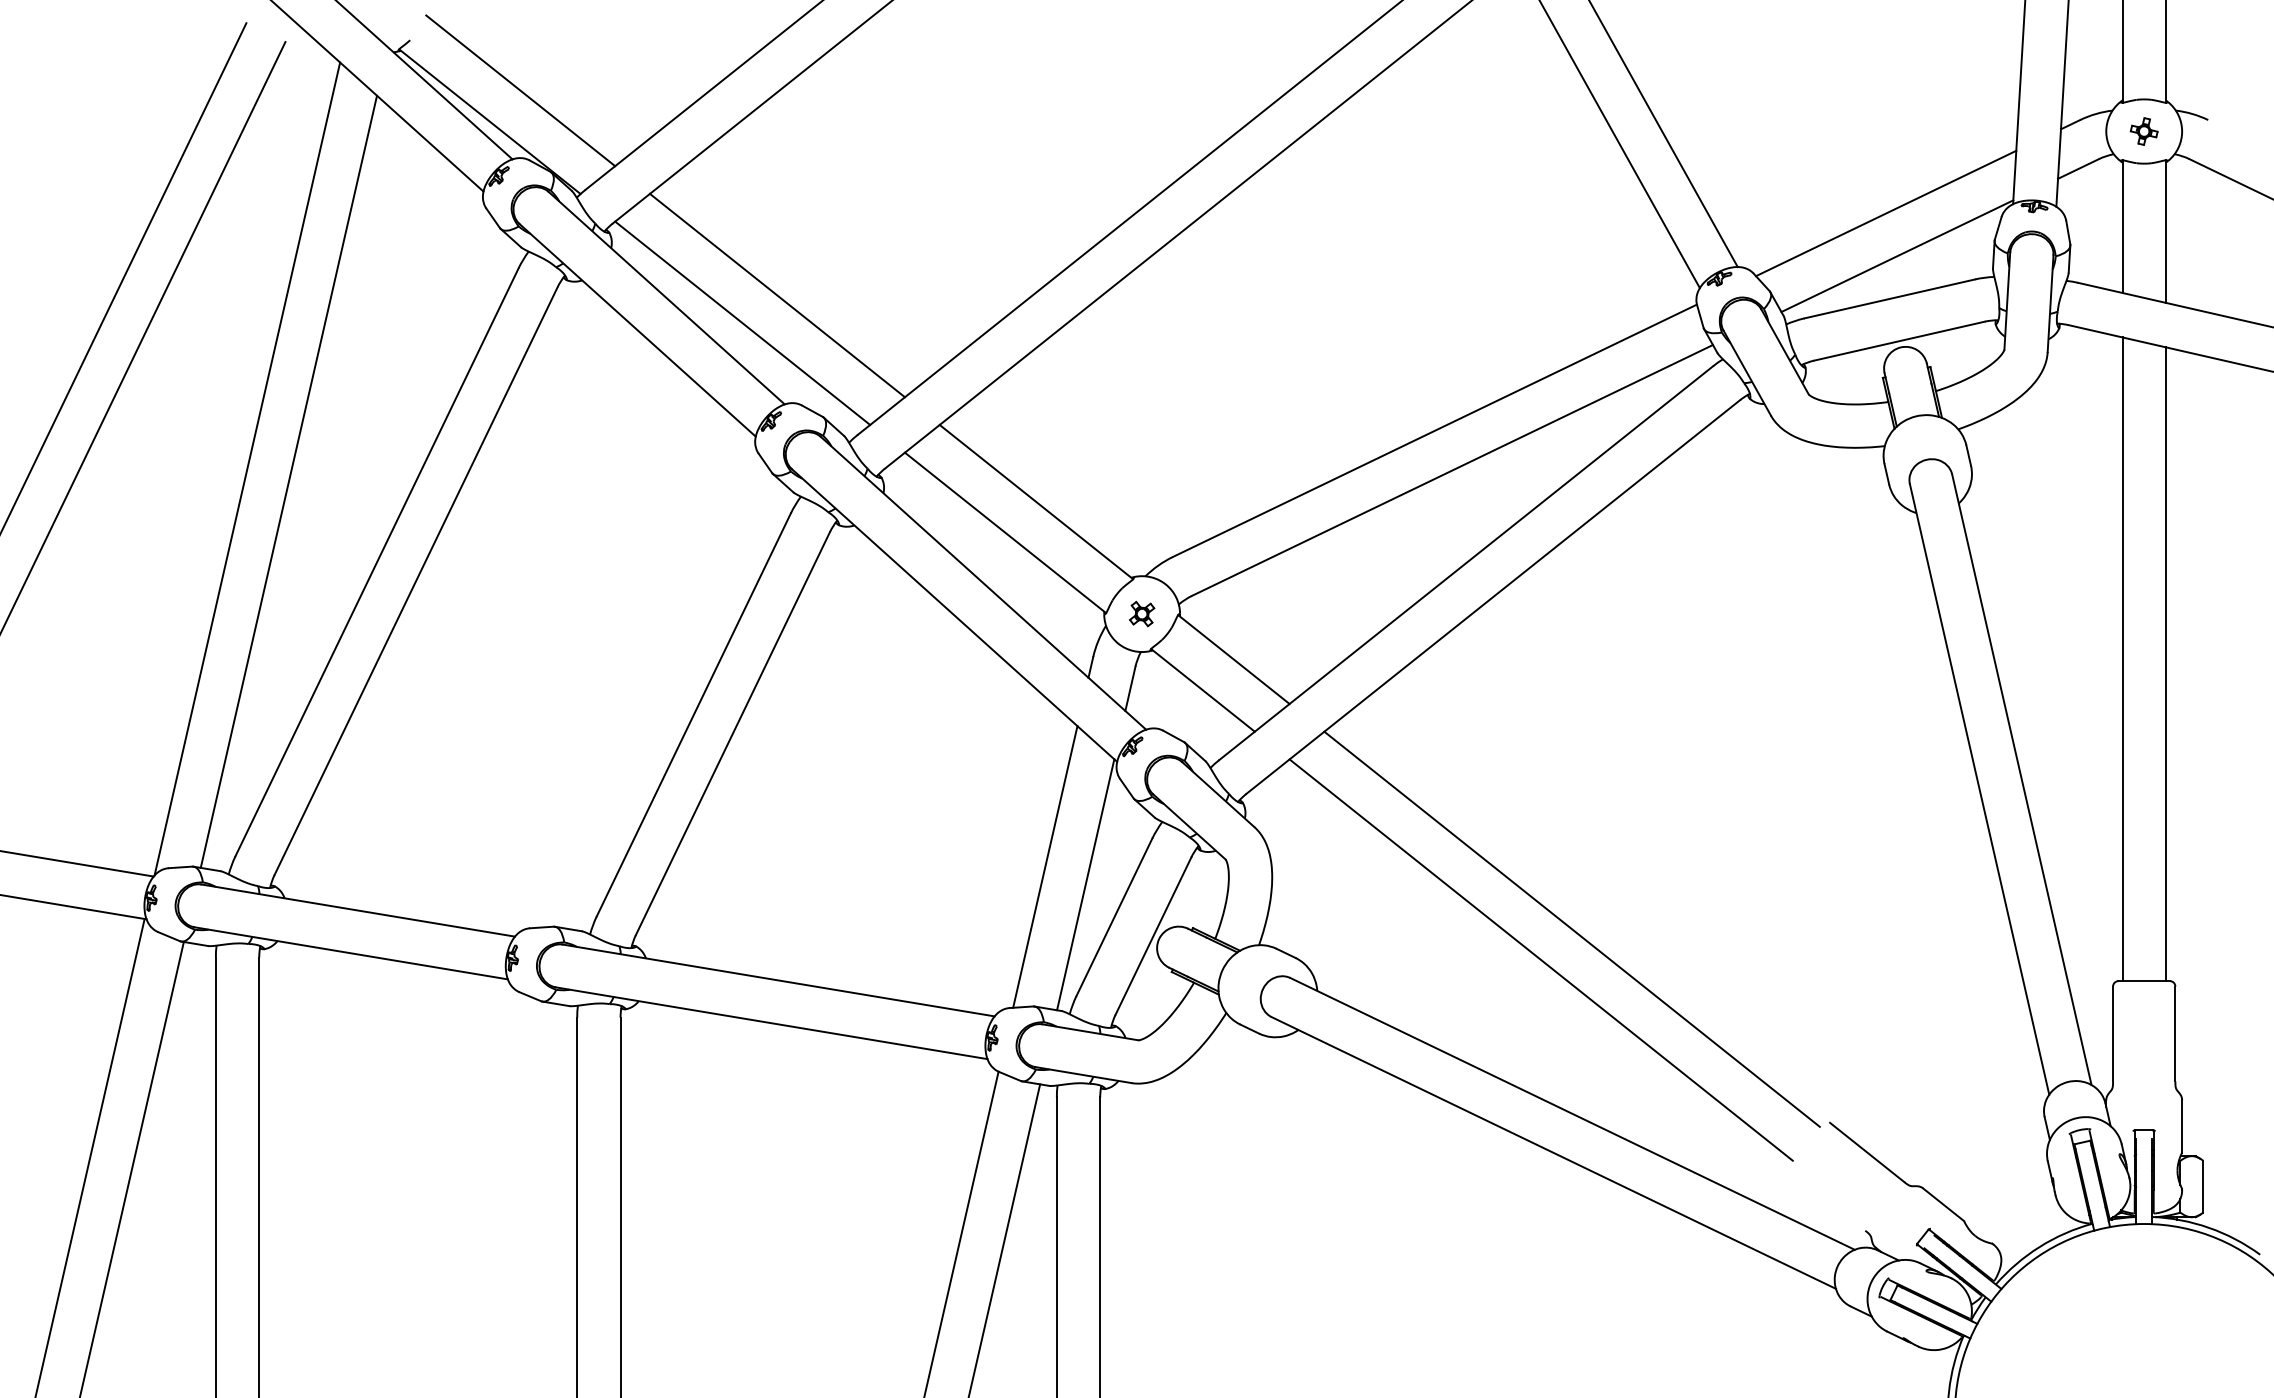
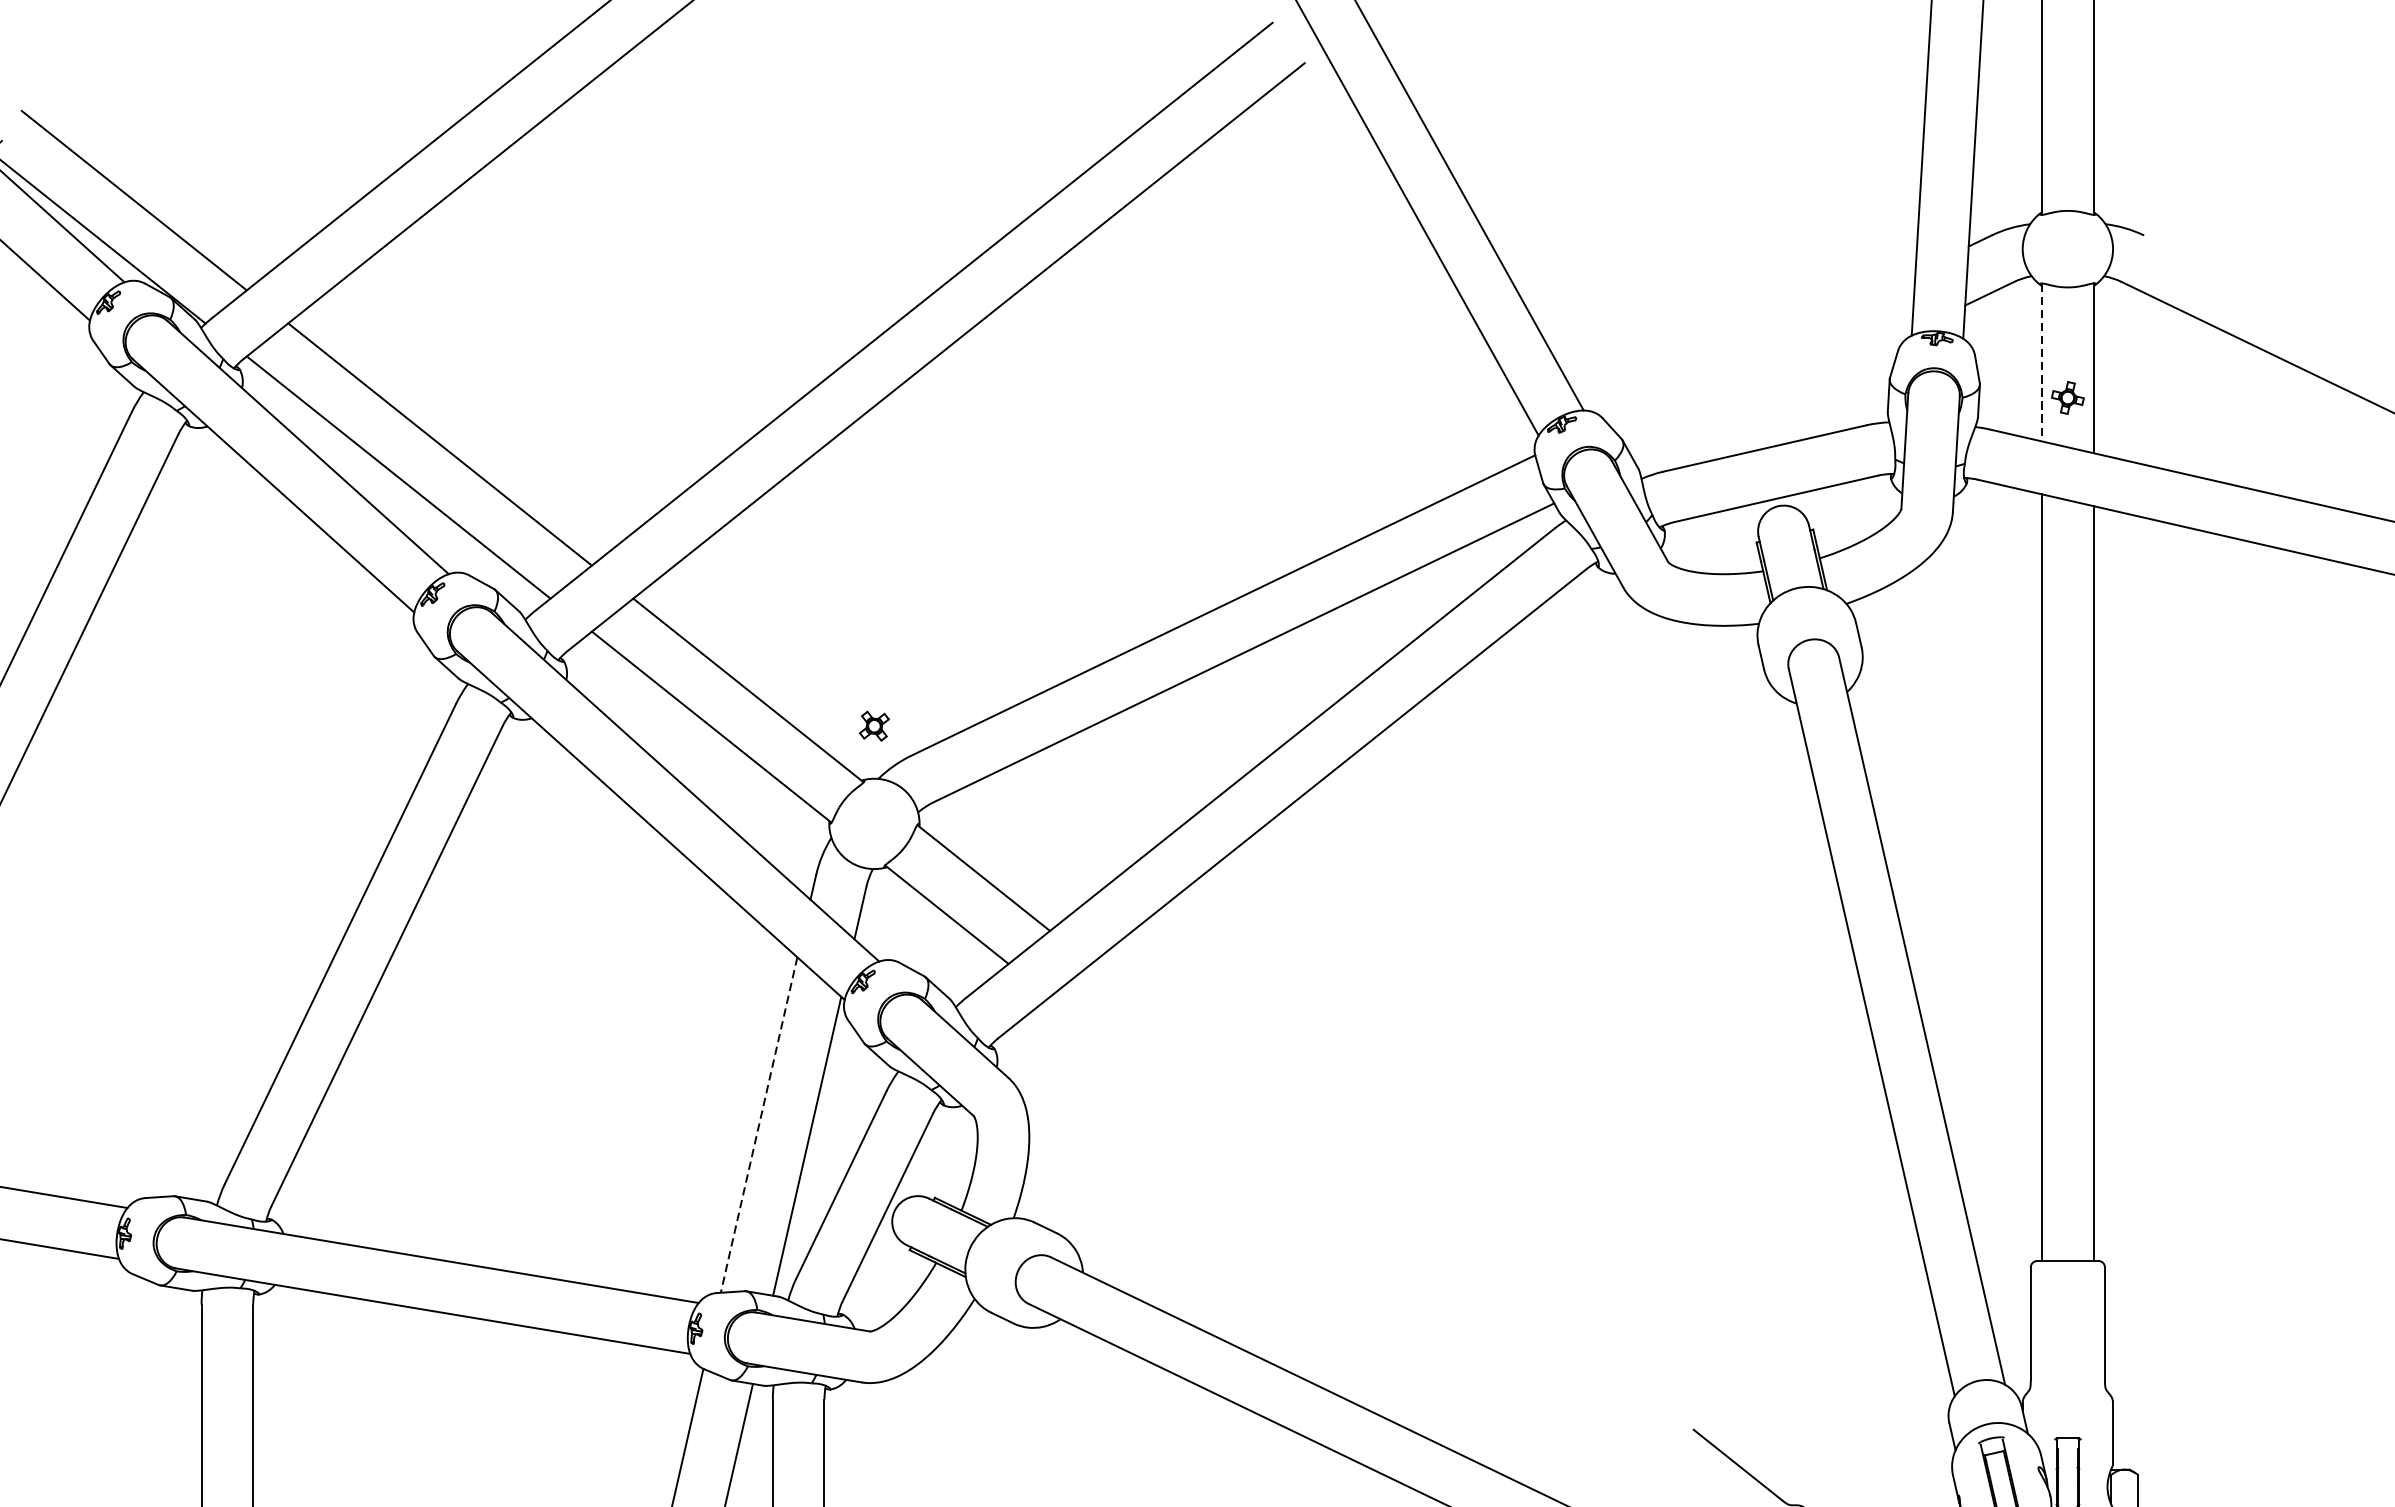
part: (2143, 131) -> (2067, 397), moved
line: (1886, 213) -> (1760, 346), removed
line: (2122, 227) -> (2042, 363), solid -> dashed
line: (1897, 256) -> (1774, 397), removed
part: (1142, 614) -> (874, 726), moved
line: (1045, 867) -> (759, 1125), solid -> dashed
line: (1571, 928) -> (1385, 1198), removed
line: (1540, 959) -> (1348, 1235), removed

